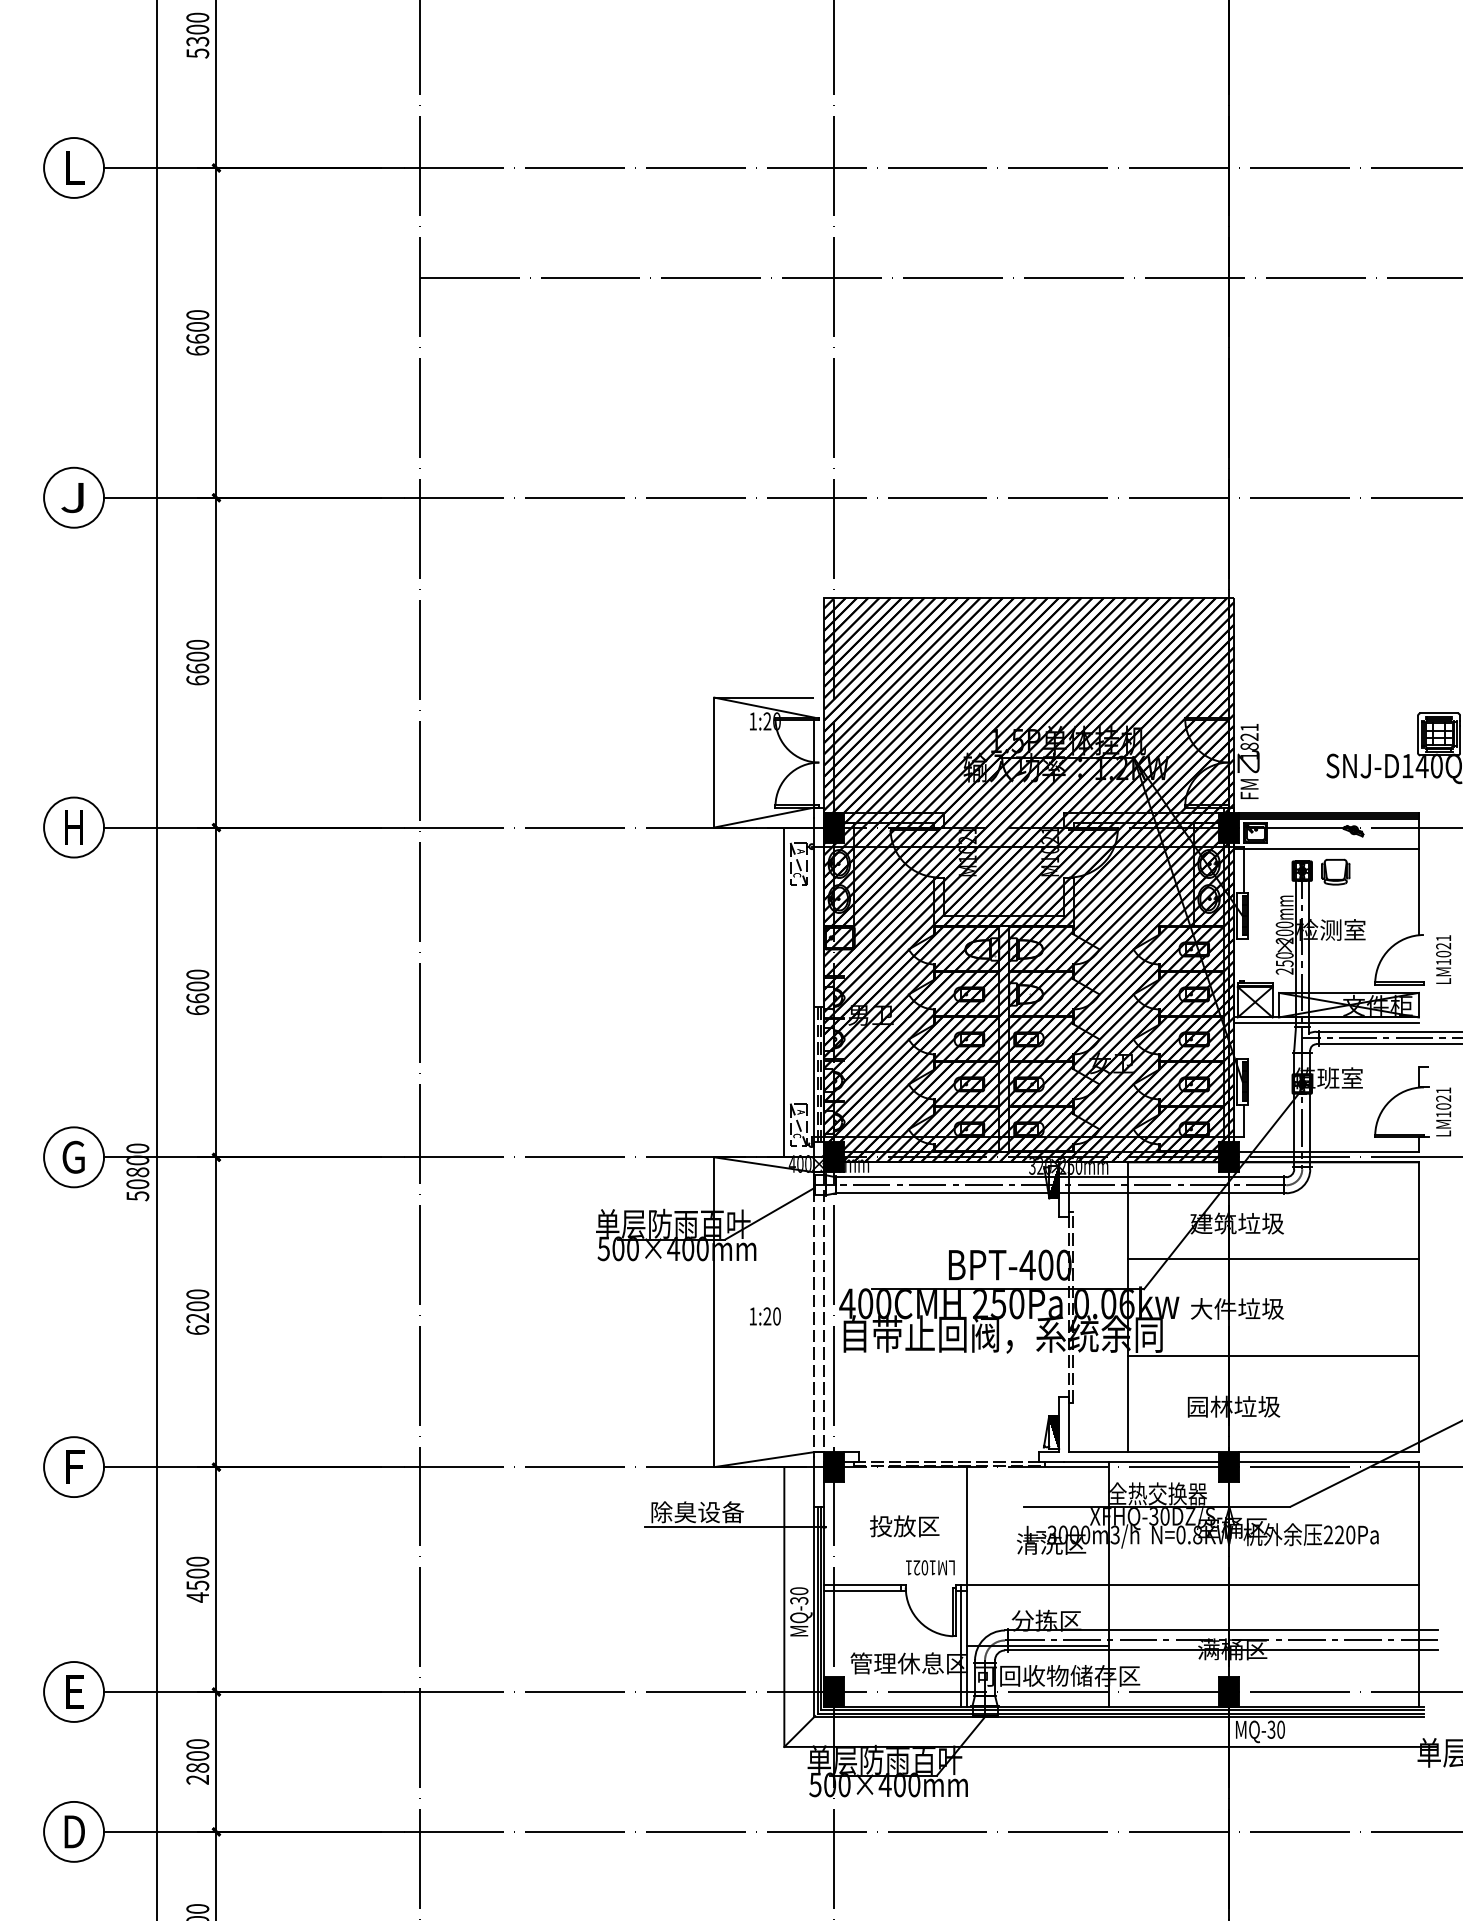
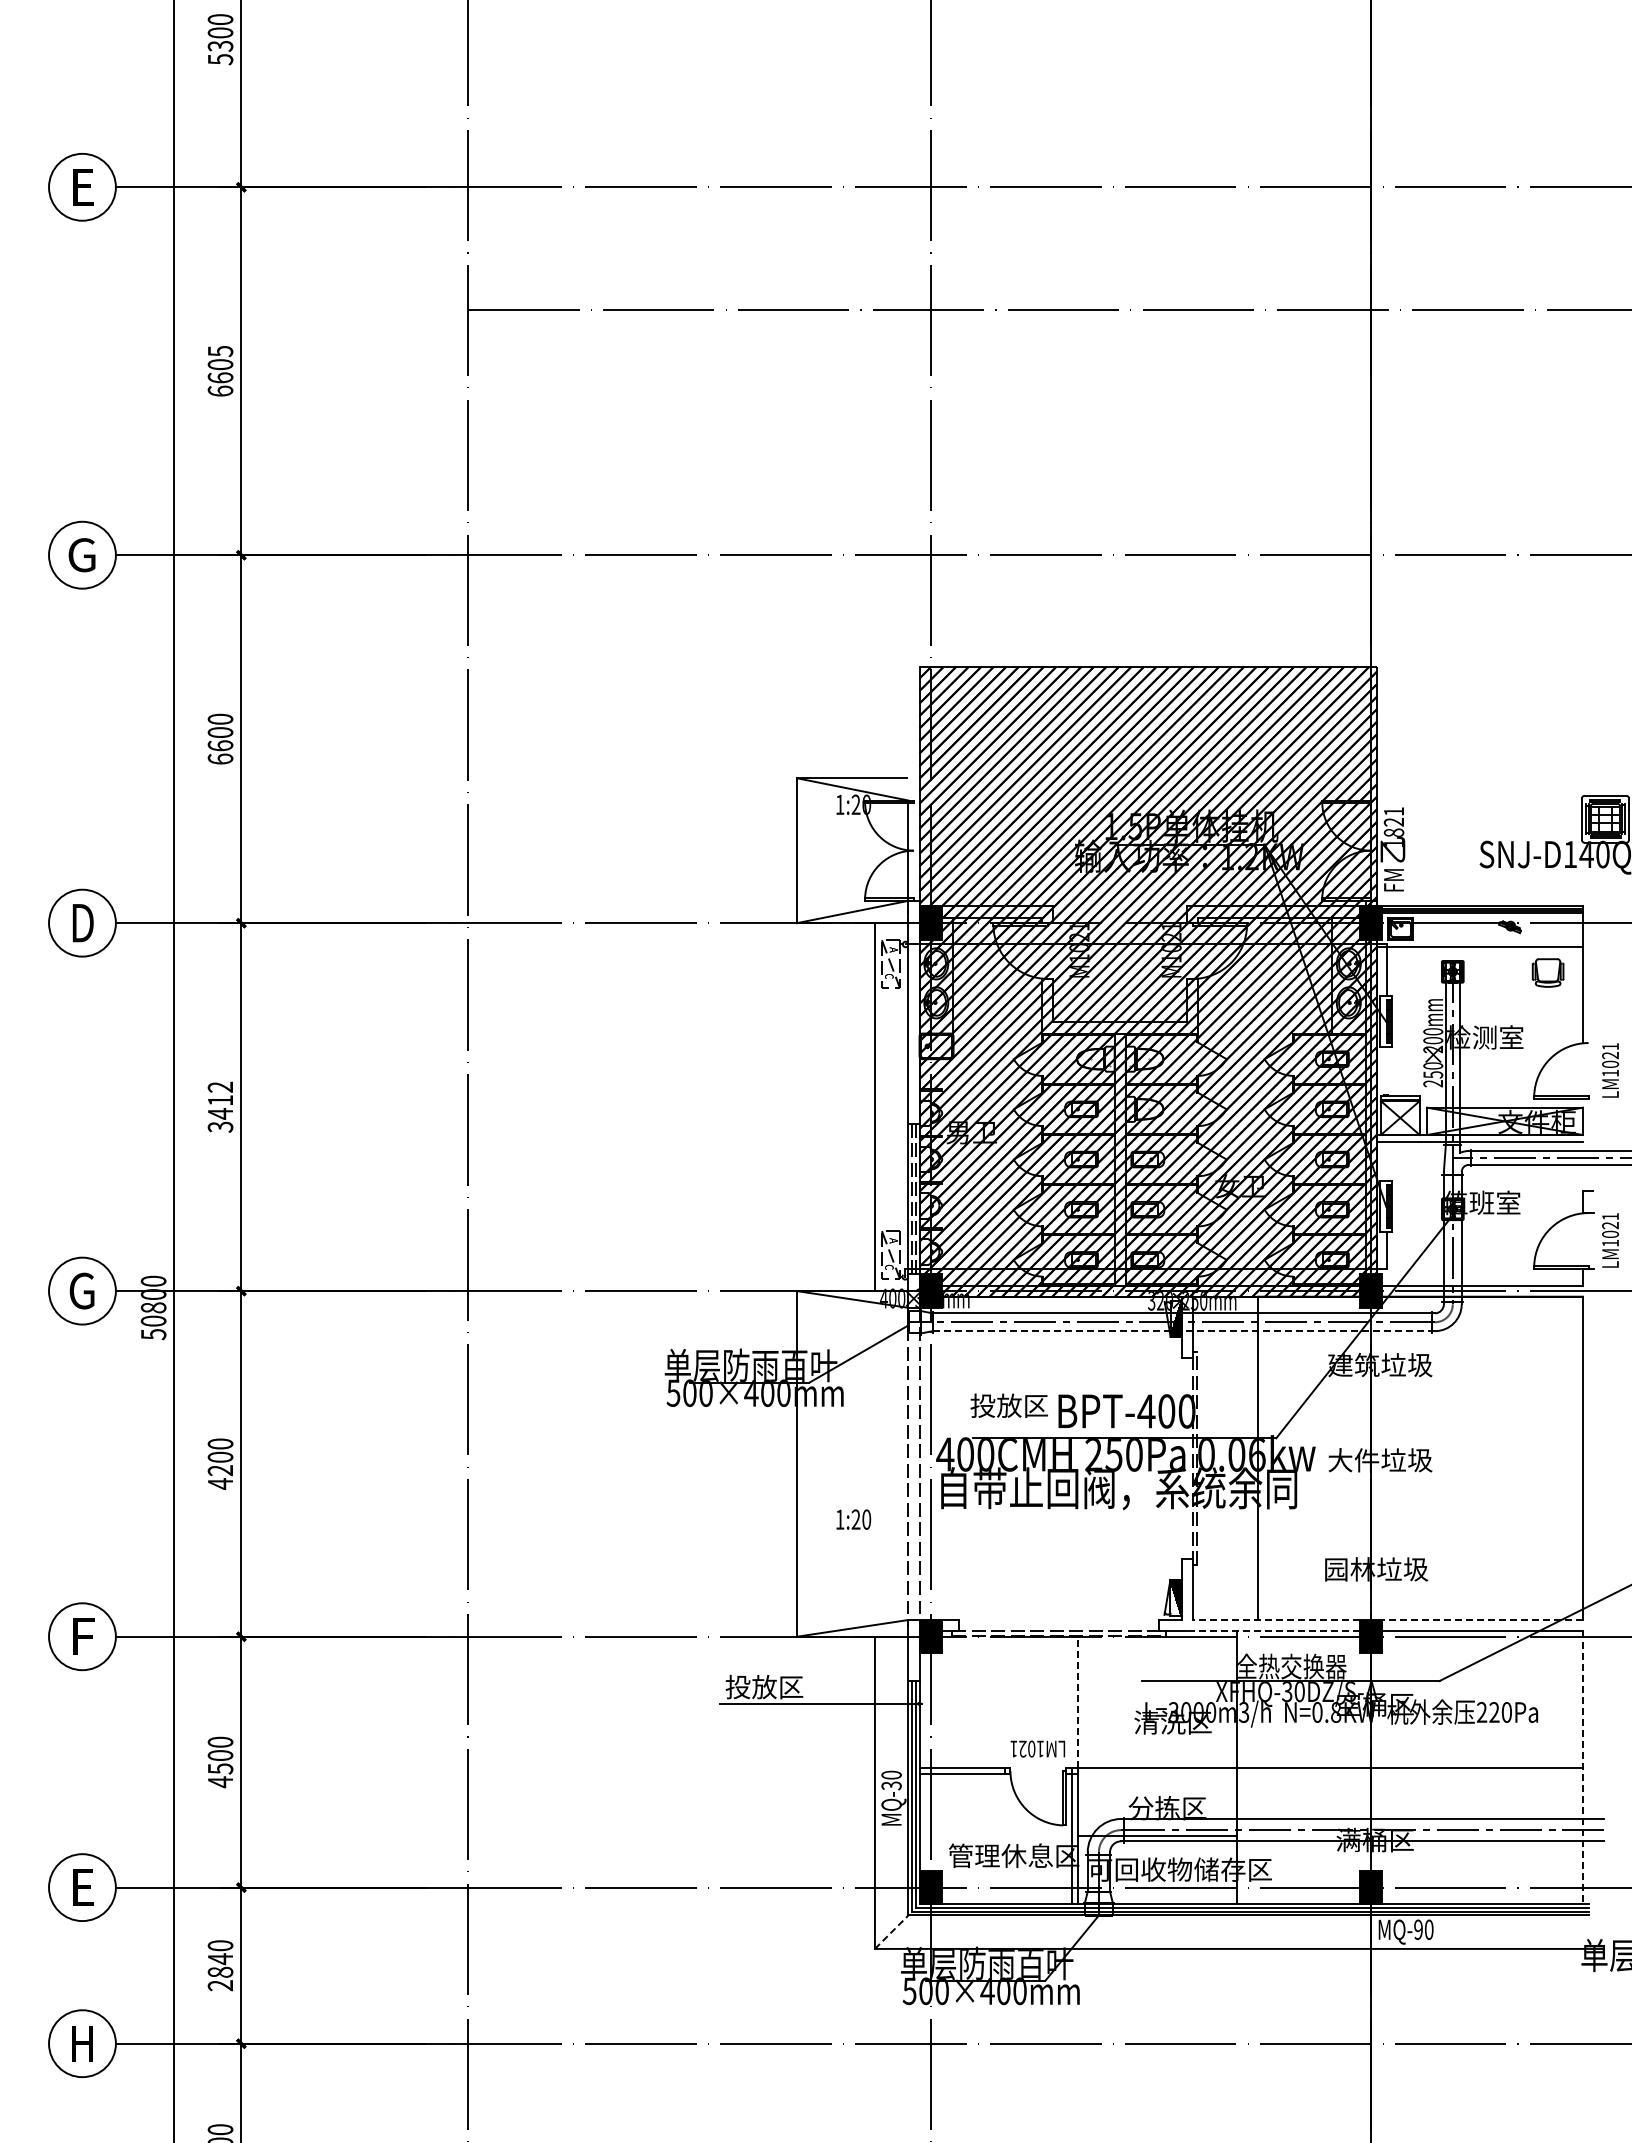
text: (74, 168) -> (83, 187), L -> E
text: (197, 315) -> (220, 351), 6600 -> 6605
text: (73, 498) -> (81, 555), J -> G
text: (74, 827) -> (82, 923), H -> D
part: (1335, 871) -> (1547, 972), moved
text: (197, 991) -> (220, 1106), 6600 -> 3412
line: (1059, 1193) -> (1182, 1331), solid -> dashed
line: (1272, 1258) -> (1419, 1404), removed
text: (765, 1316) -> (853, 1519), moved
text: (197, 1329) -> (220, 1483), 6200 -> 4200
line: (1272, 1355) -> (1419, 1512), removed
line: (1144, 1452) -> (1276, 1620), solid -> dashed
line: (1328, 1452) -> (1482, 1620), solid -> dashed
line: (1141, 1462) -> (1273, 1631), solid -> dashed
text: (696, 1511) -> (777, 1686), 除臭设备 -> 投放区
text: (904, 1526) -> (1008, 1405), moved
line: (966, 1526) -> (1078, 1702), solid -> dashed
line: (1418, 1584) -> (1582, 1767), solid -> dashed
text: (1271, 1729) -> (1418, 1929), MQ-30 -> MQ-90
line: (800, 1731) -> (892, 1931), solid -> dashed
text: (197, 1756) -> (220, 1959), 2800 -> 2840
text: (74, 1831) -> (83, 2043), D -> H

